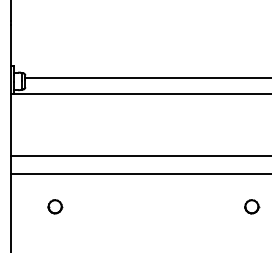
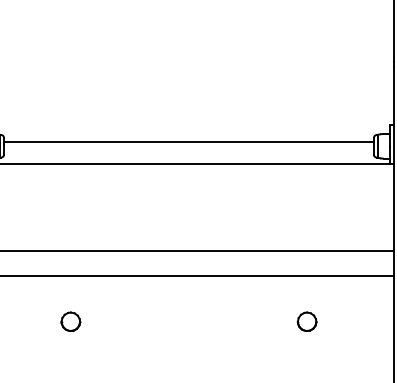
part: (54, 206) -> (70, 321), moved
part: (251, 206) -> (306, 321), moved

